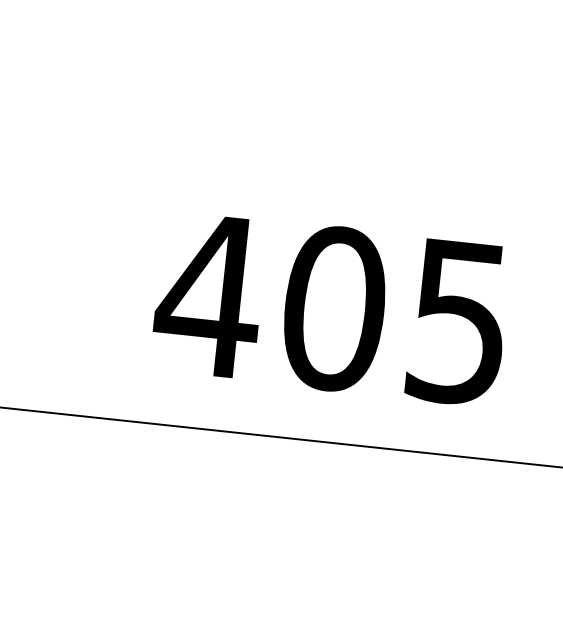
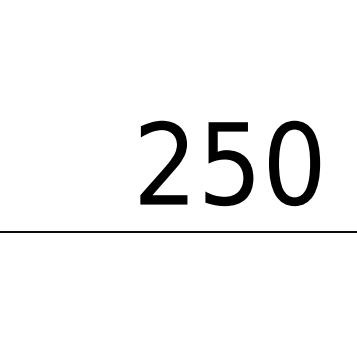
text: (331, 308) -> (228, 163), 405 -> 250

